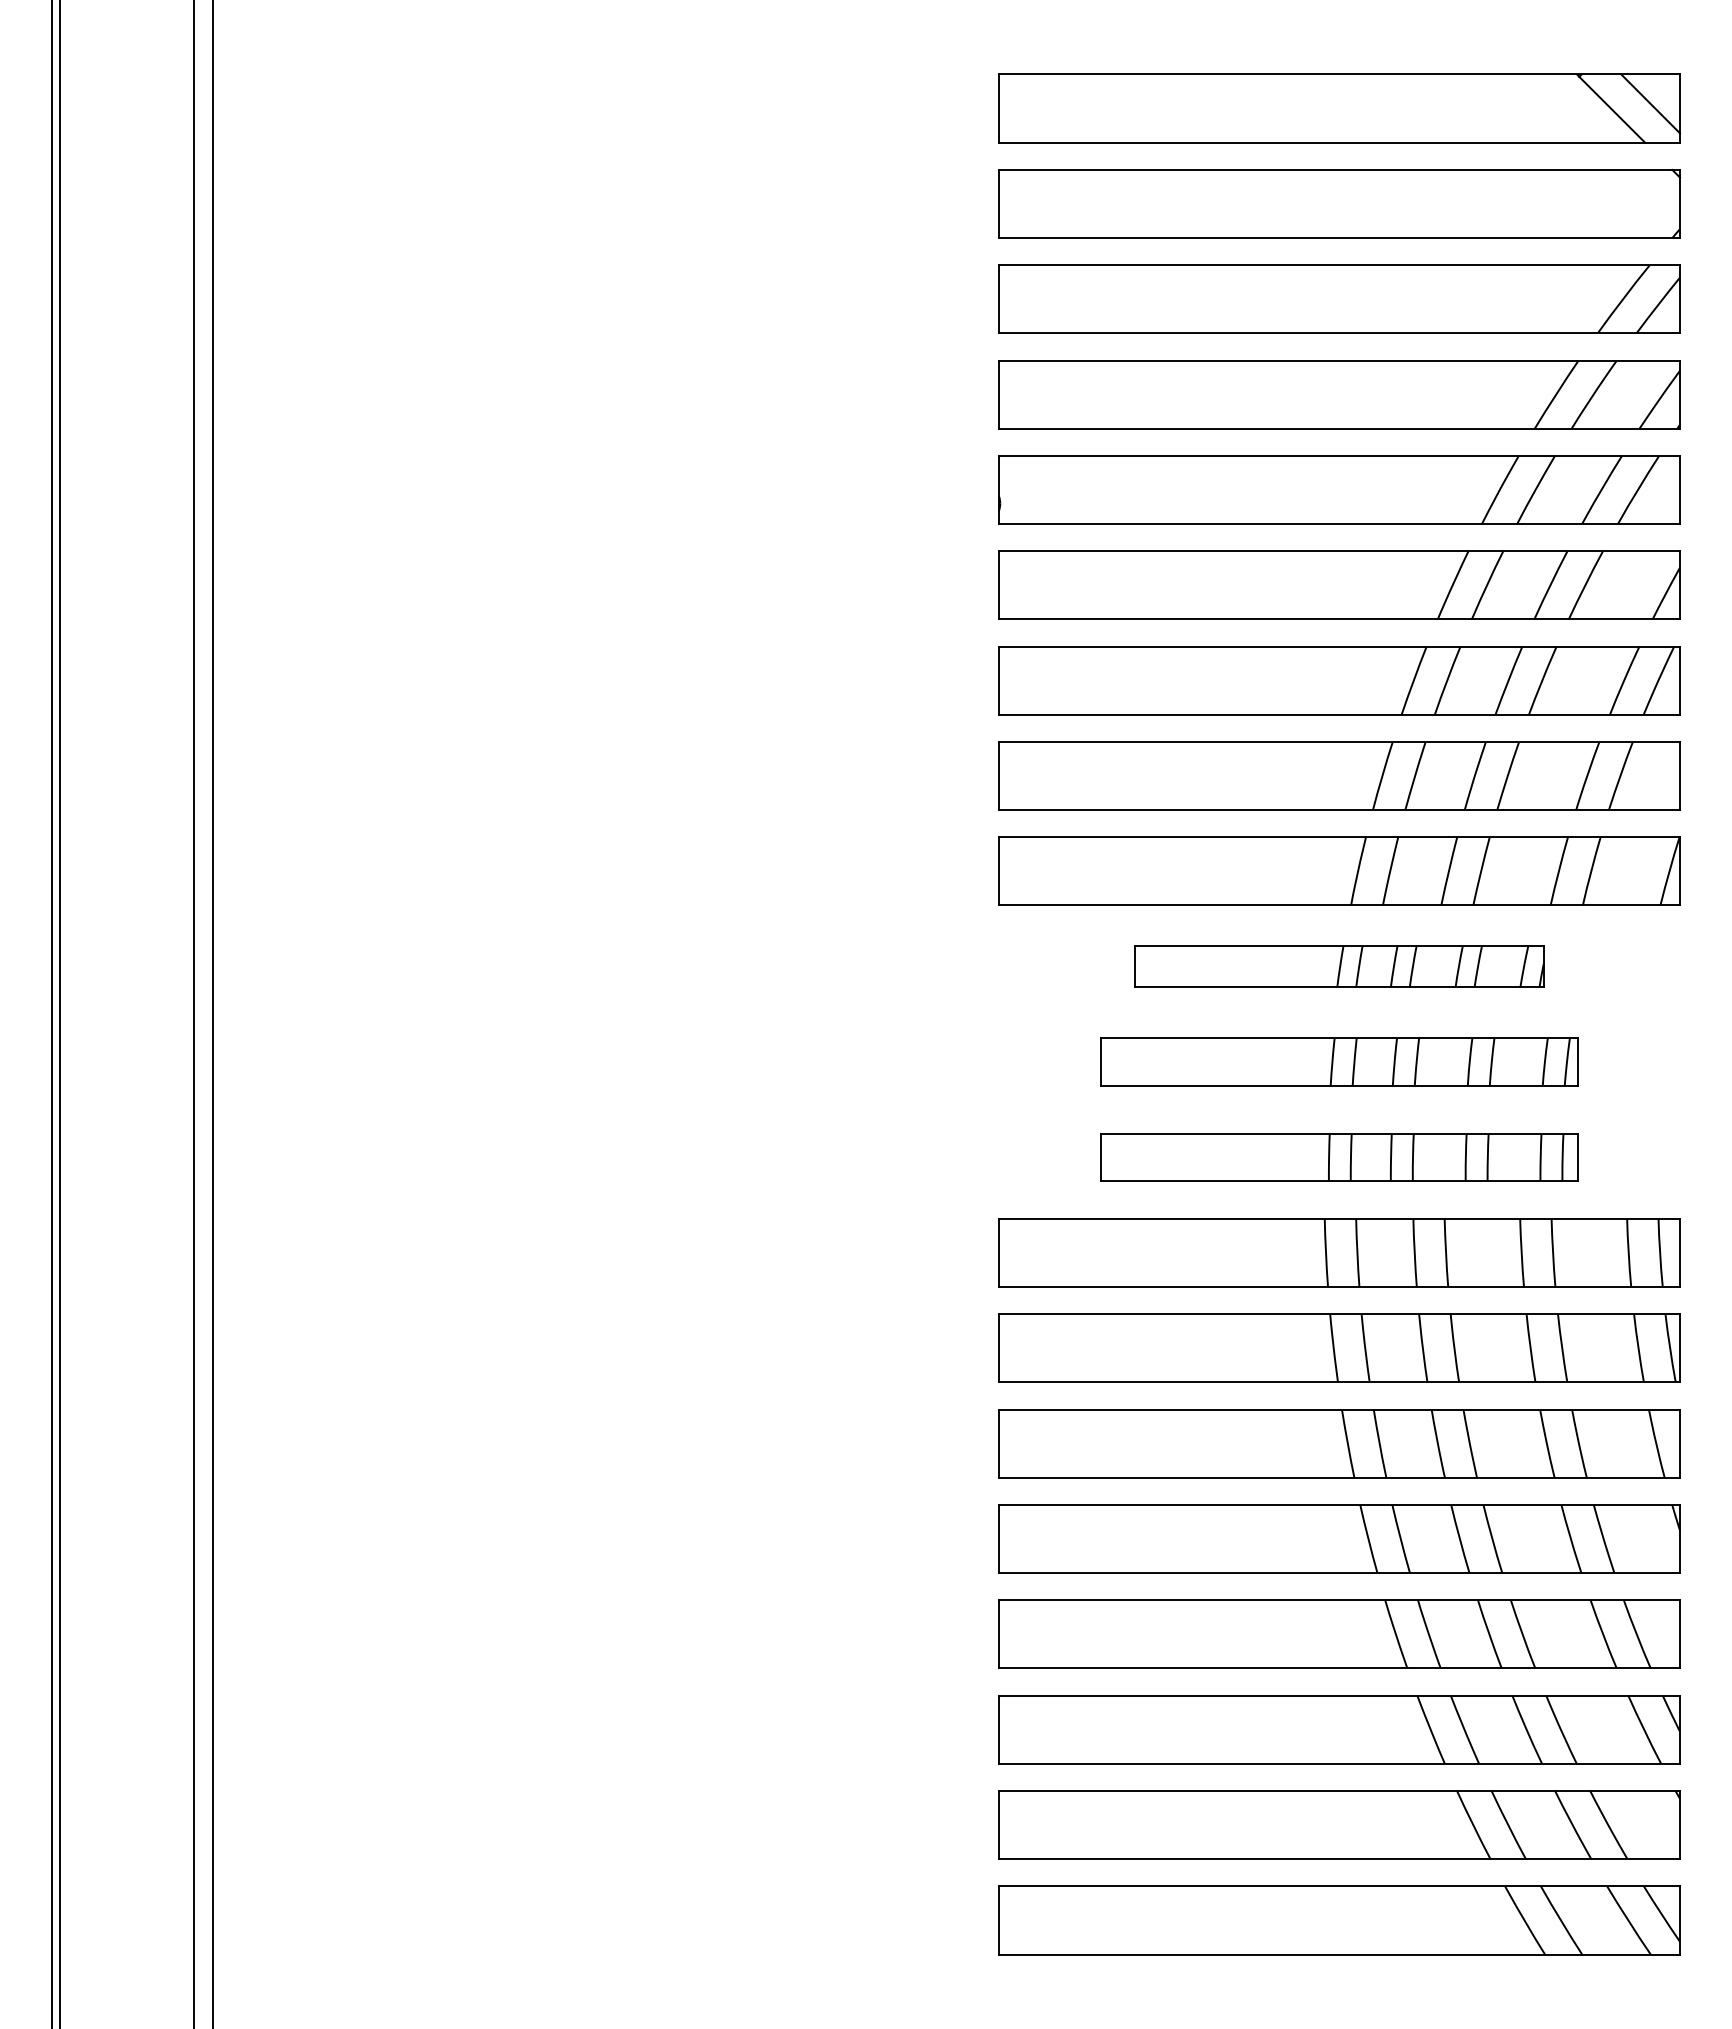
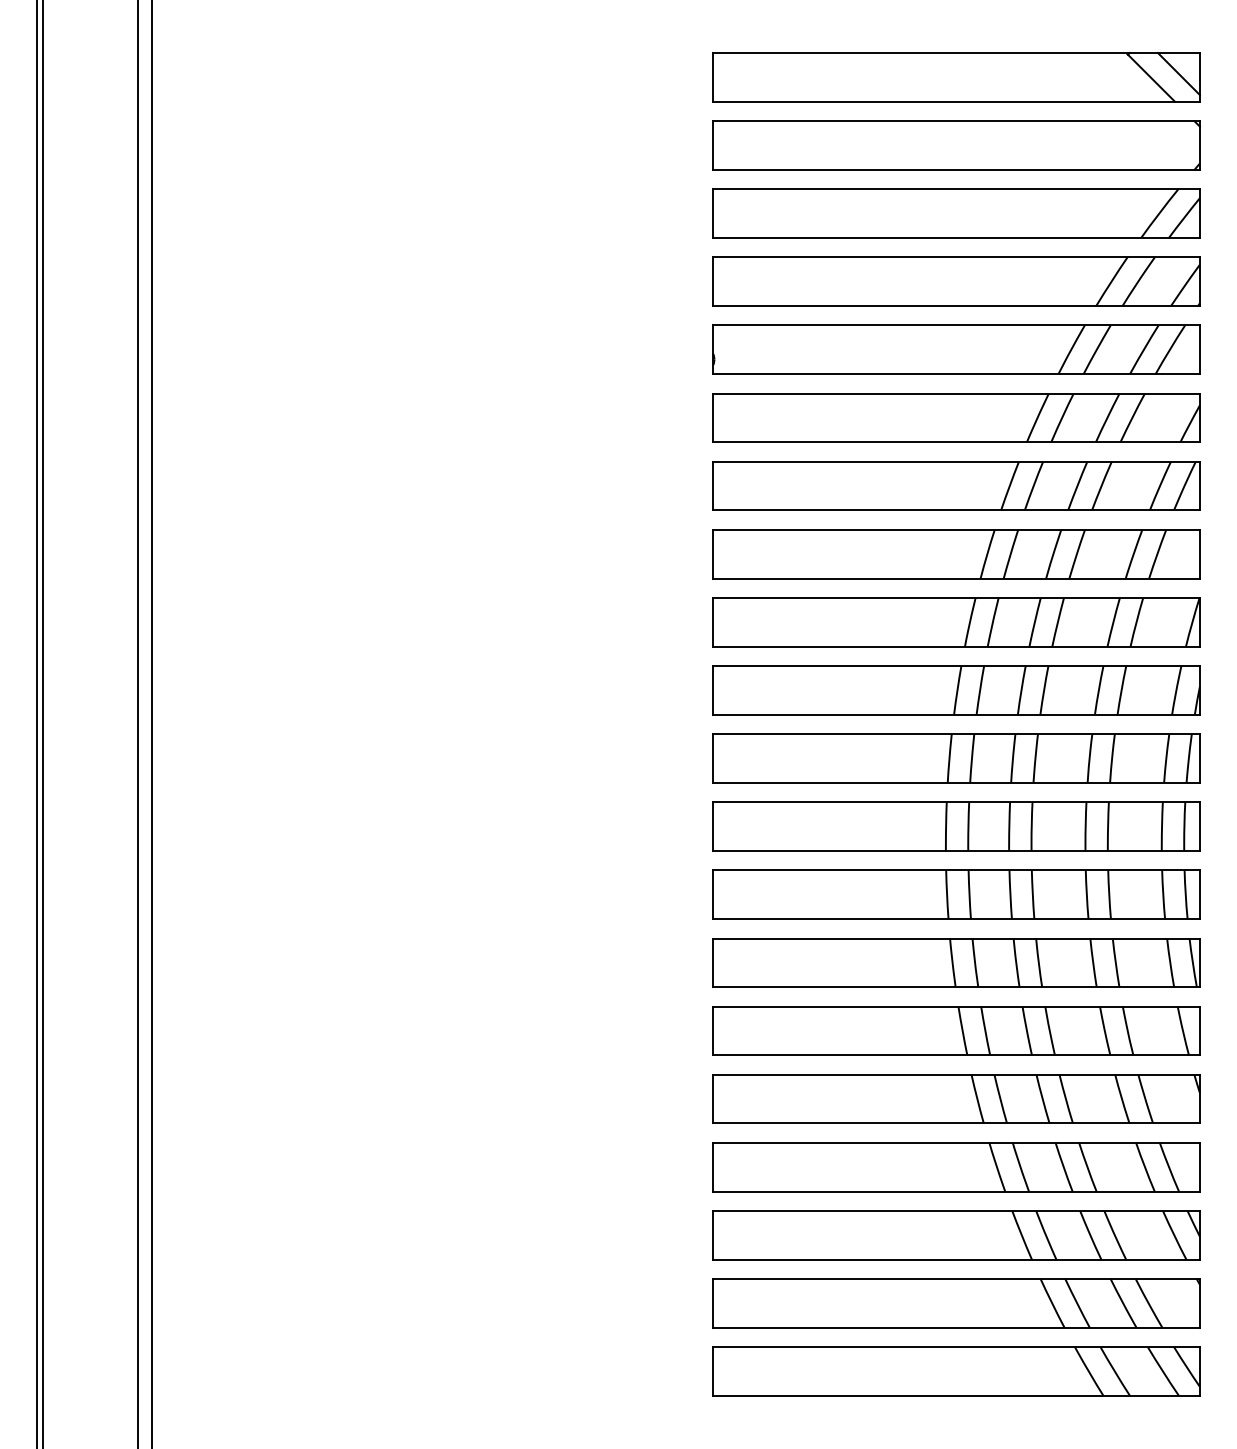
part: (1339, 966) -> (956, 690), size x1.67
part: (1339, 1061) -> (956, 758), size x1.43
part: (1339, 1157) -> (956, 826), size x1.43

